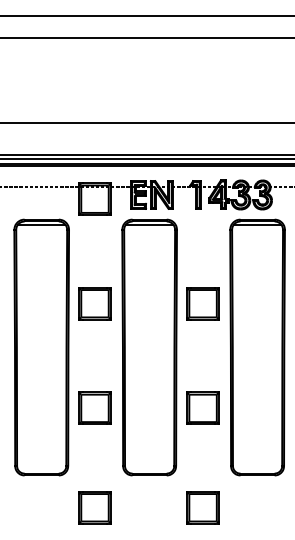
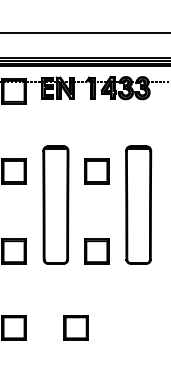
part: (149, 347) -> (55, 205), size x0.6
part: (257, 347) -> (138, 205), size x0.6
part: (202, 507) -> (75, 327), moved

